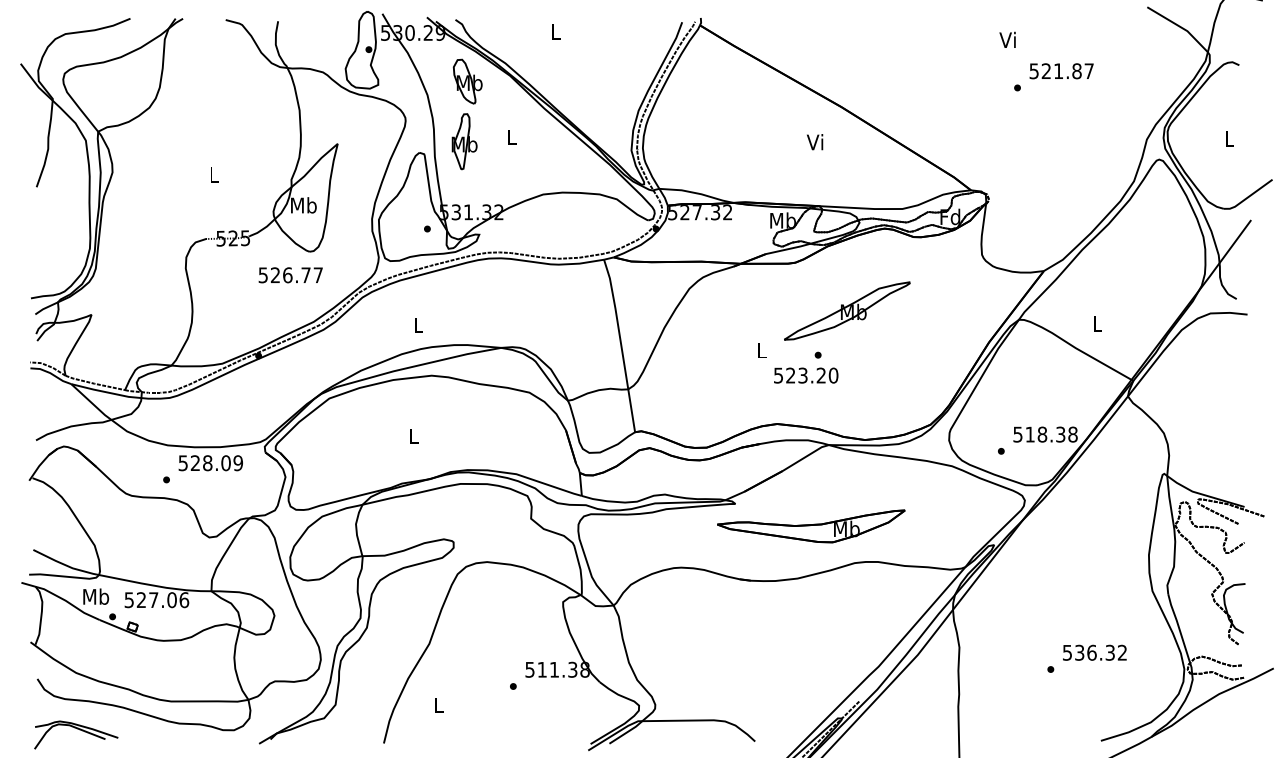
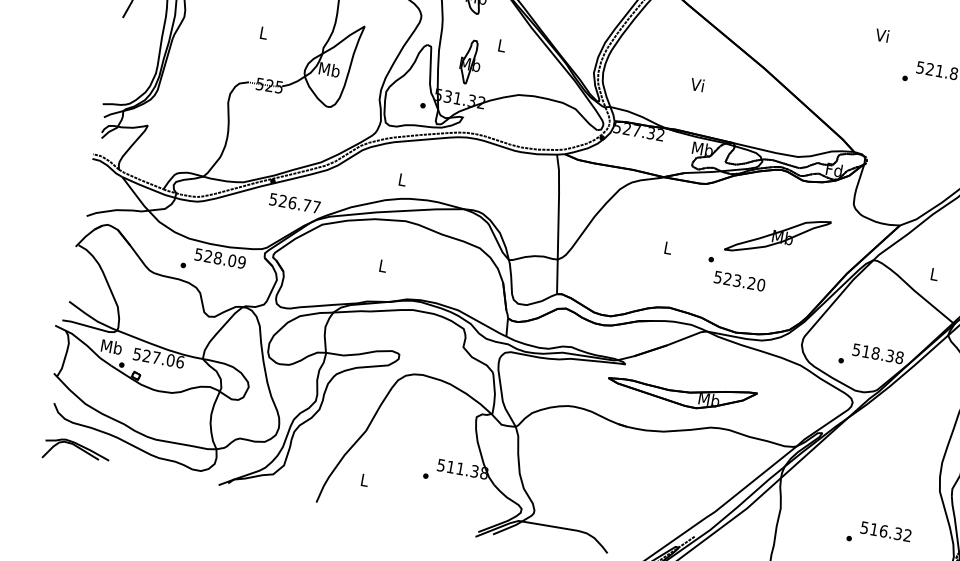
text: (1007, 39) -> (882, 35), moved
part: (464, 141) -> (470, 62), moved
text: (815, 142) -> (697, 85), moved
text: (290, 275) -> (294, 203), moved
part: (847, 310) -> (778, 235), moved
text: (806, 375) -> (740, 281), moved
text: (1079, 652) -> (874, 529), 536.32 -> 516.32

